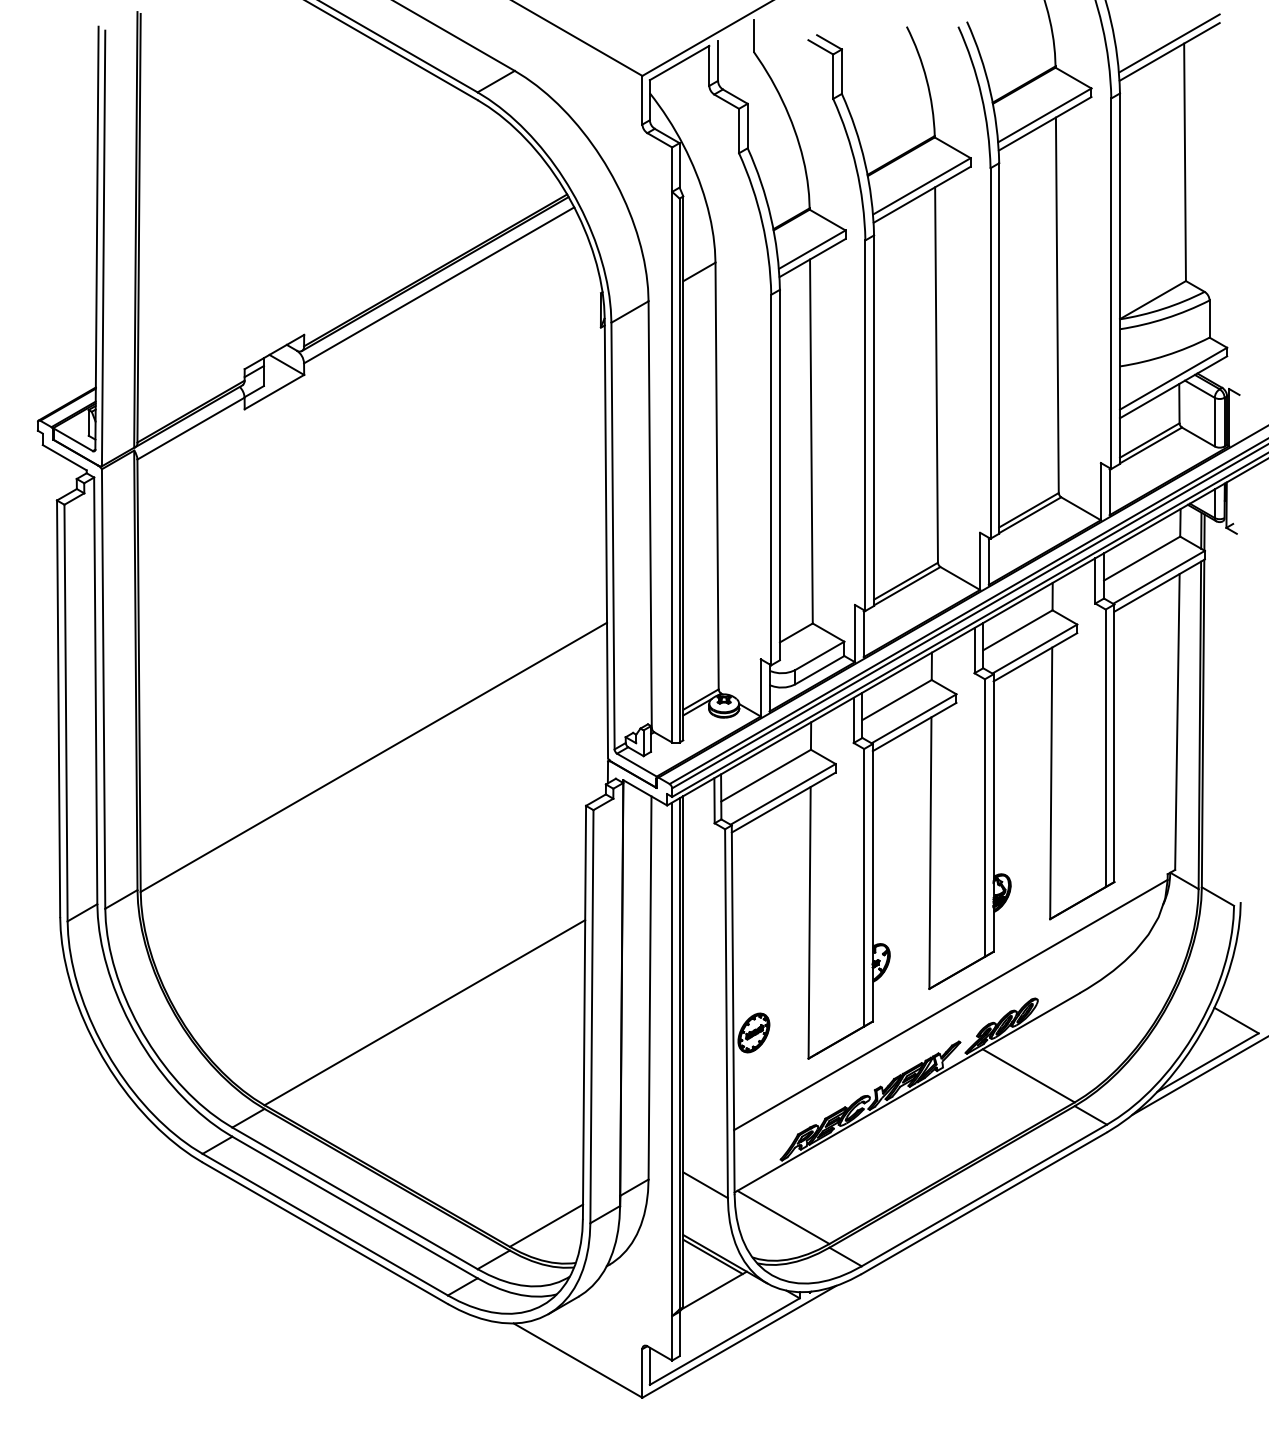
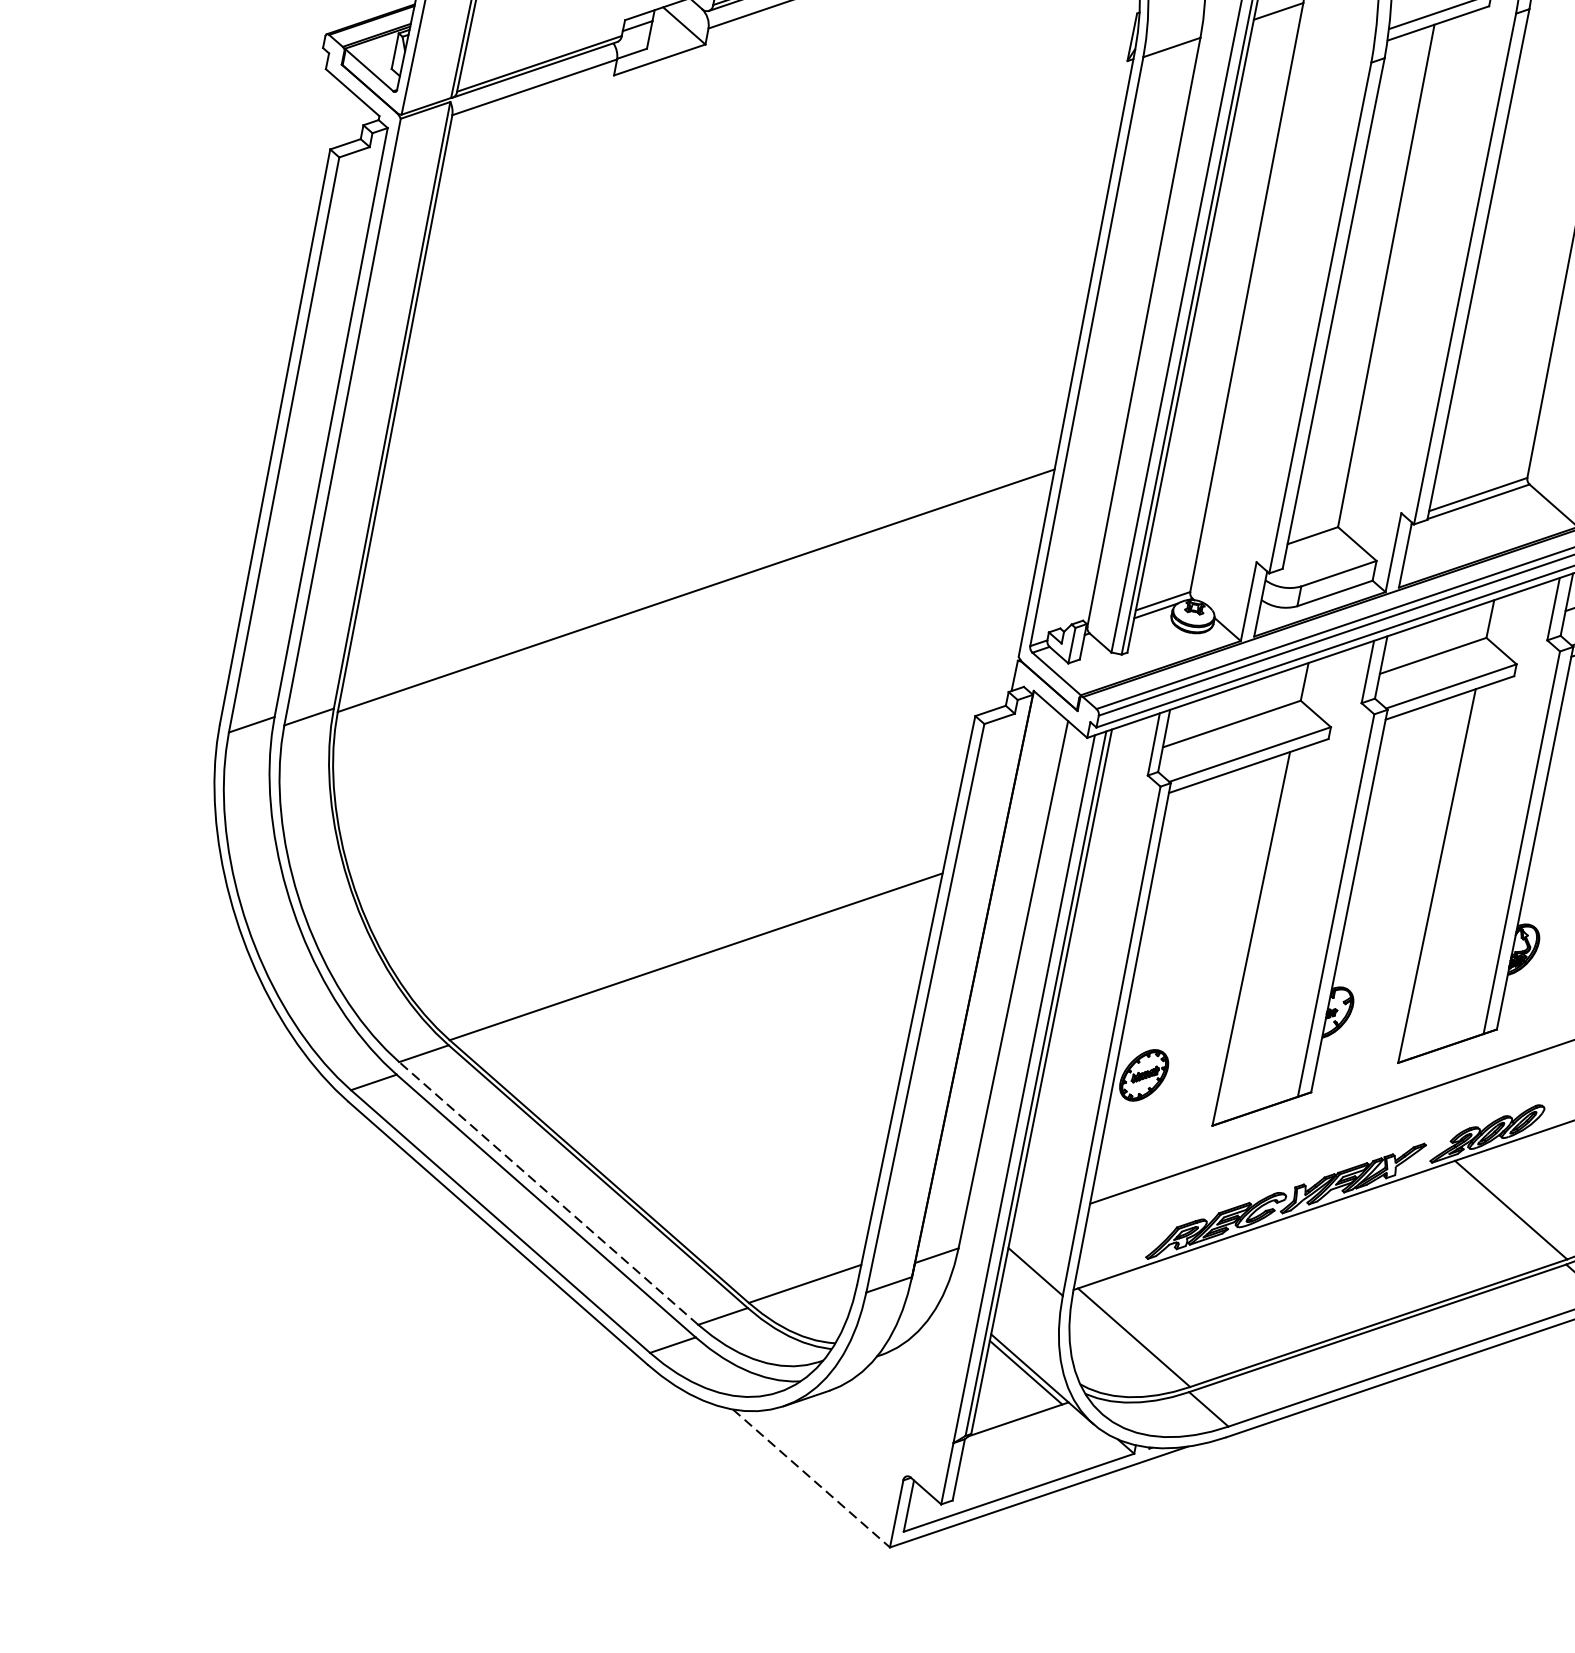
line: (355, 1198) -> (549, 1193), solid -> dashed
line: (578, 1360) -> (812, 1478), solid -> dashed

